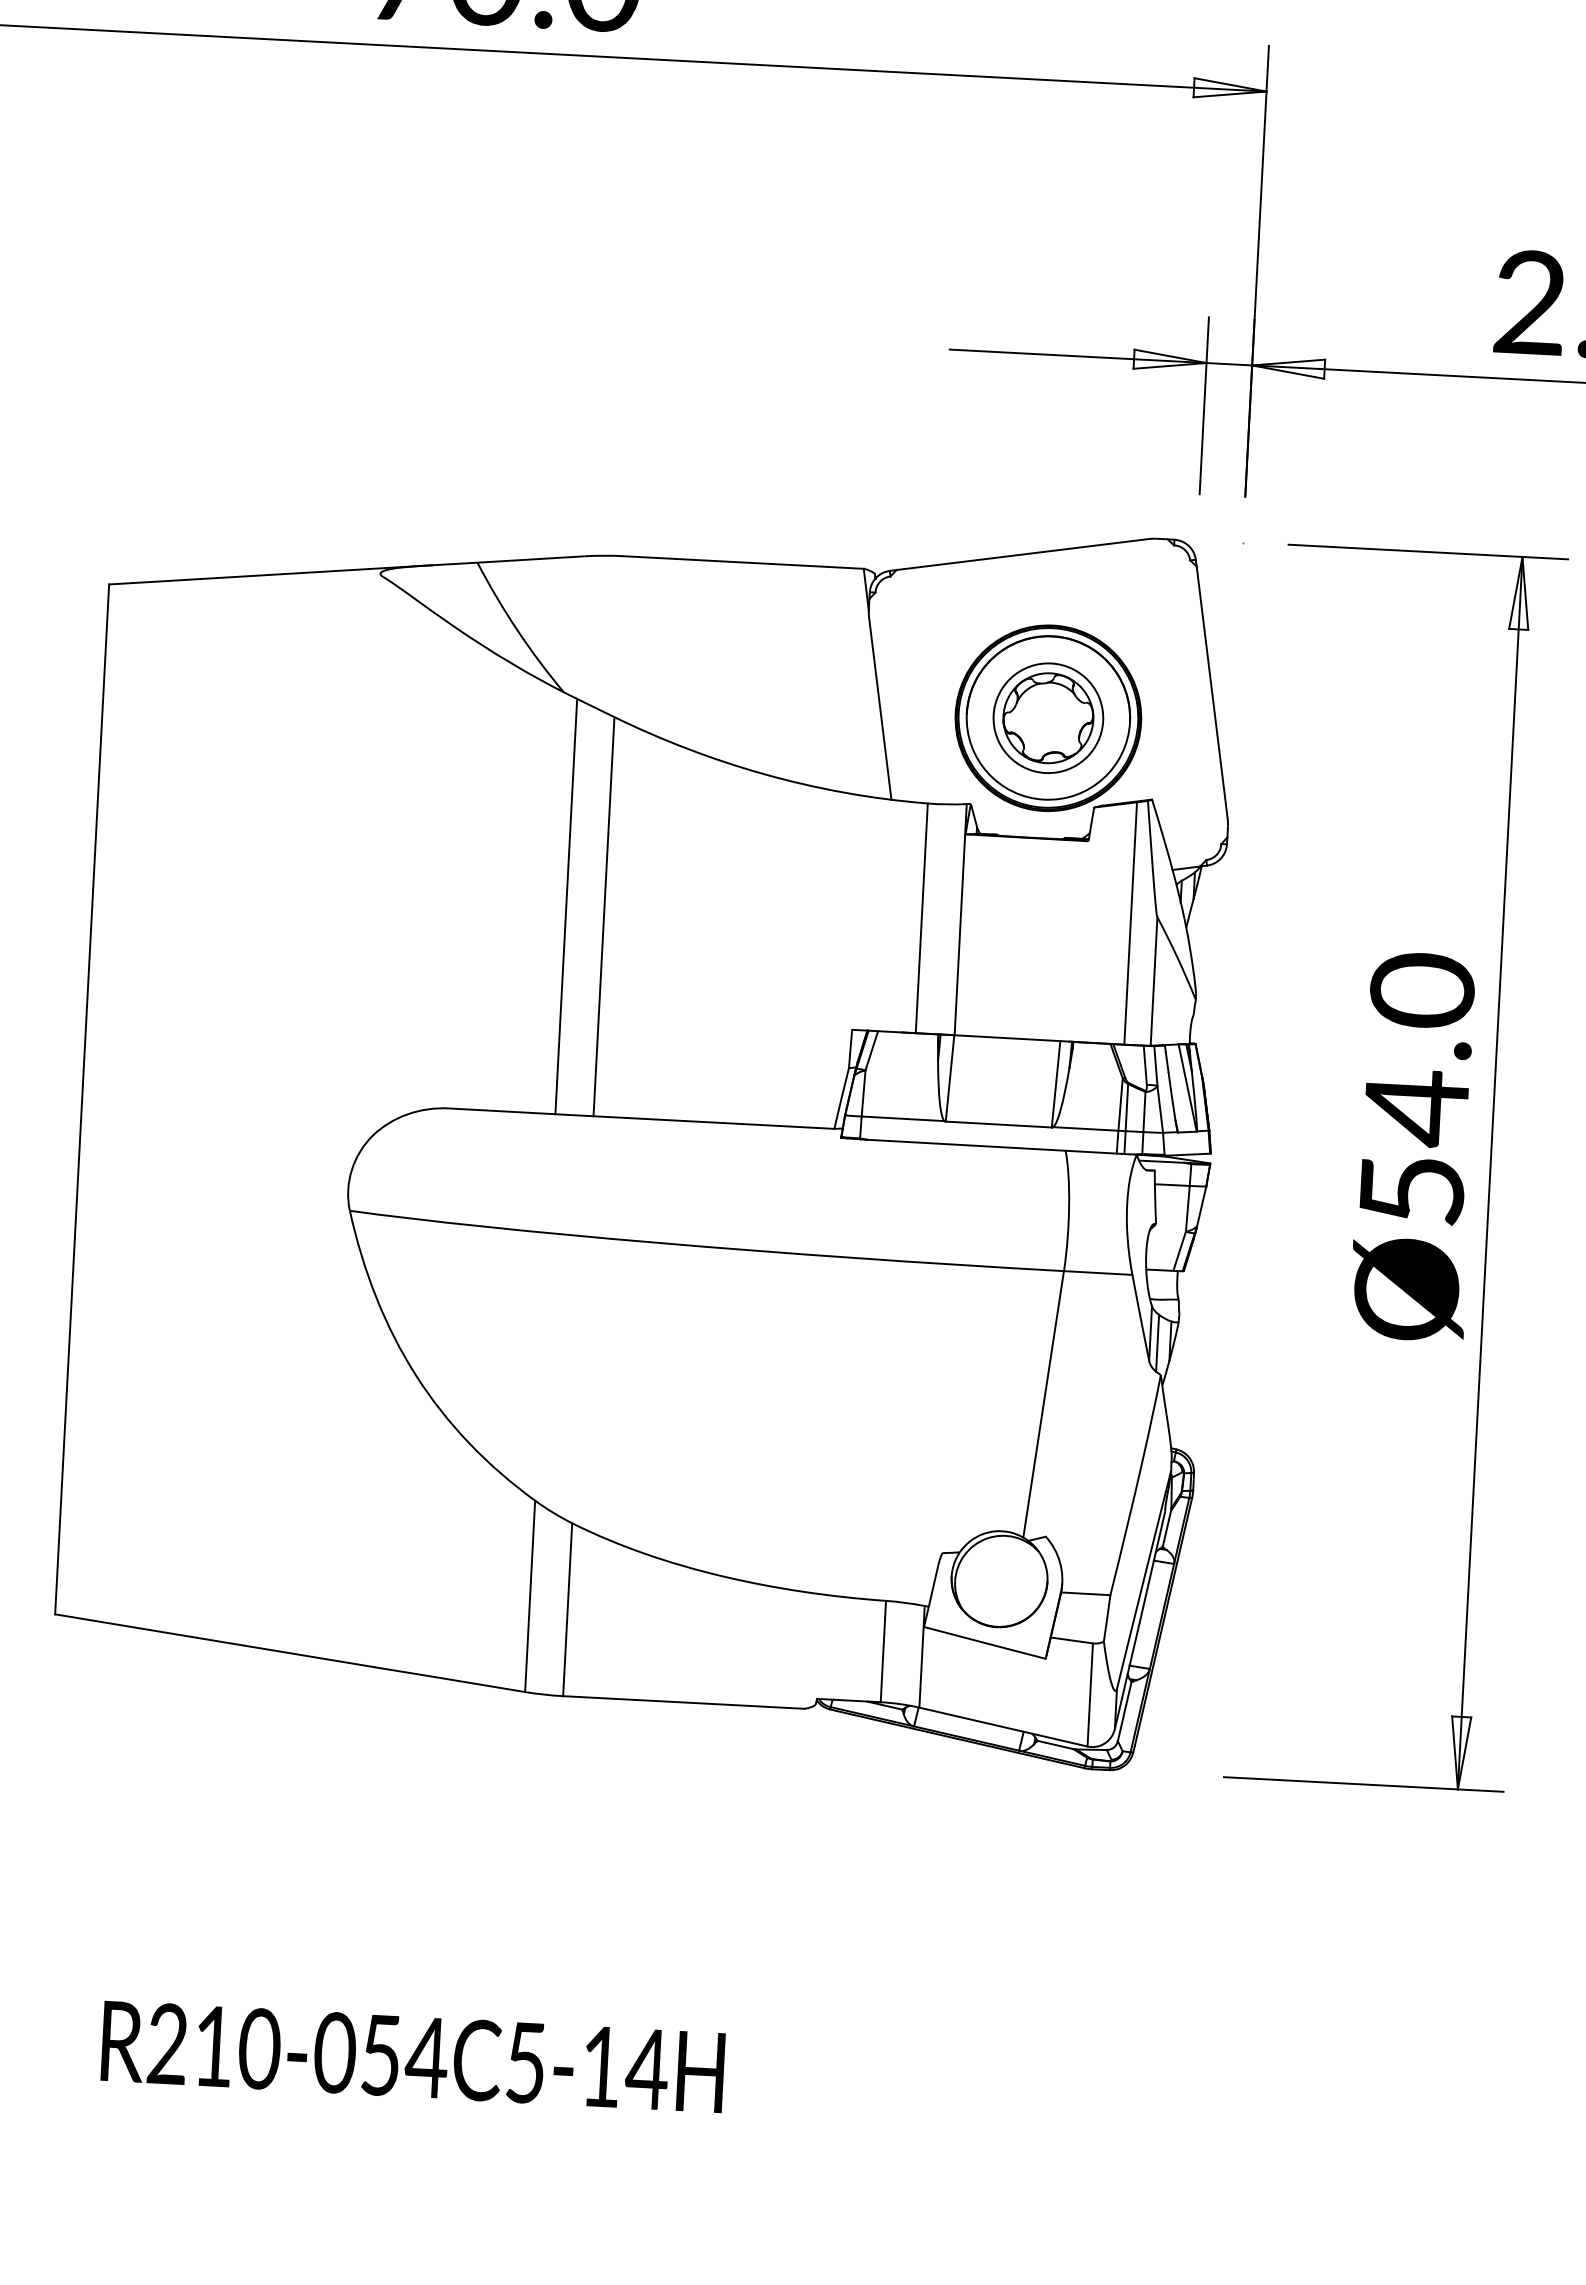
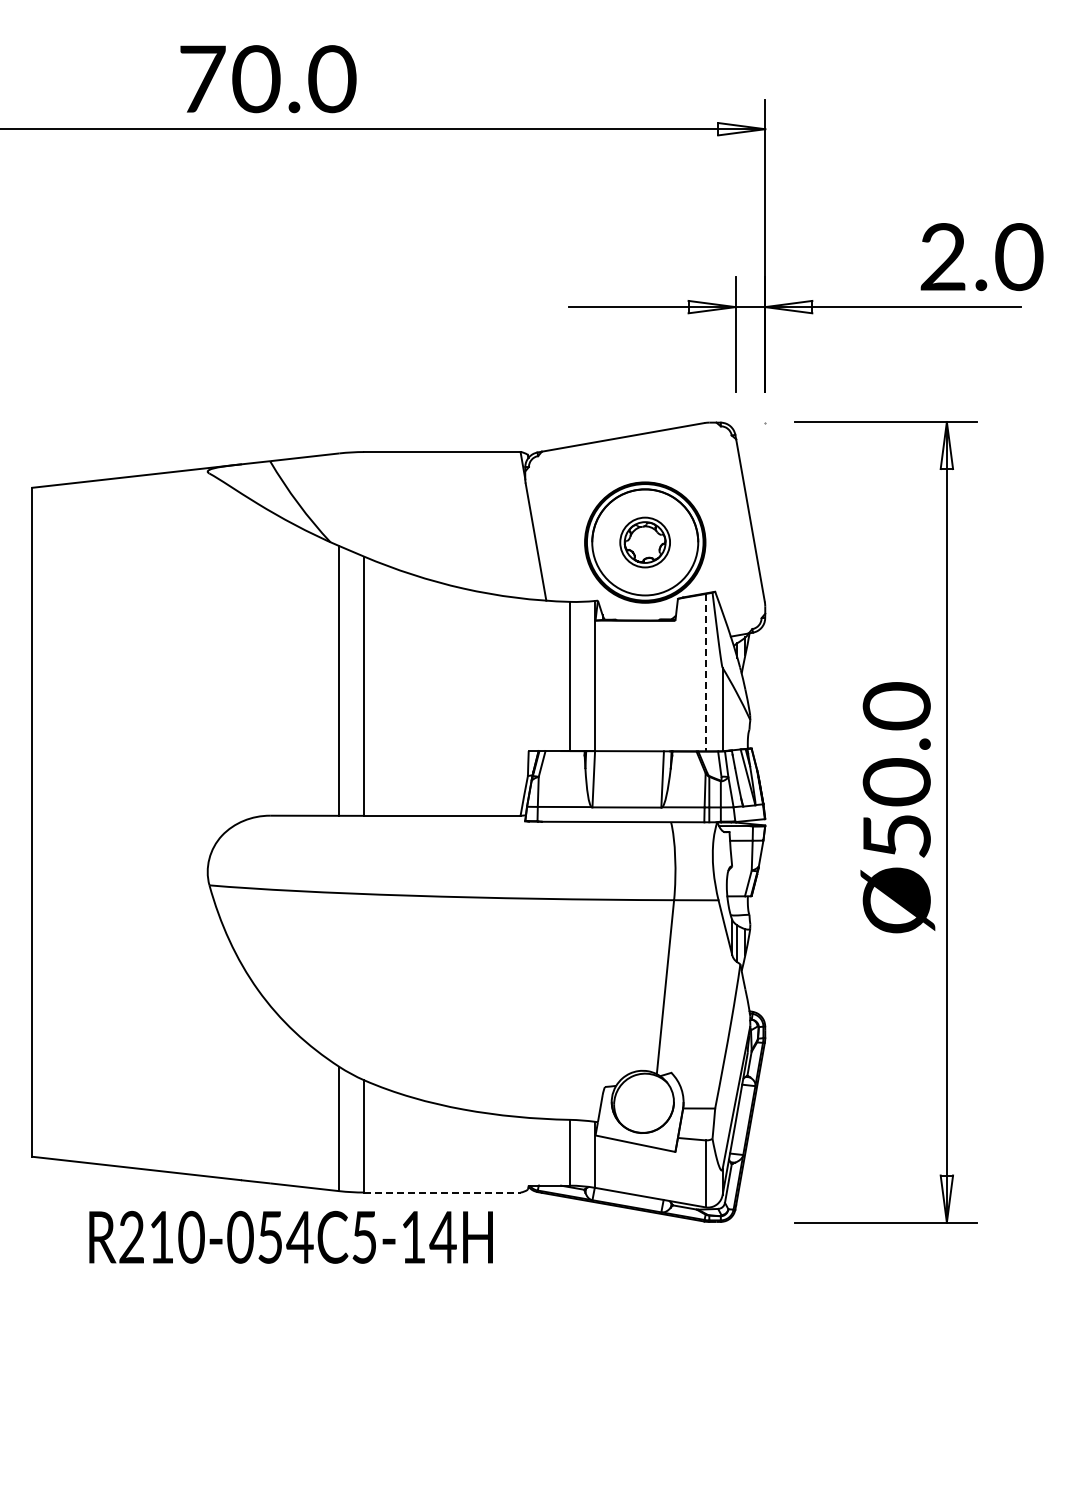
part: (1047, 718) -> (644, 542), size x0.7
line: (1130, 923) -> (705, 672), solid -> dashed
text: (1415, 1107) -> (896, 782), Ø54.0 -> Ø50.0
line: (683, 1702) -> (442, 1192), solid -> dashed
text: (412, 2057) -> (290, 1237), moved

